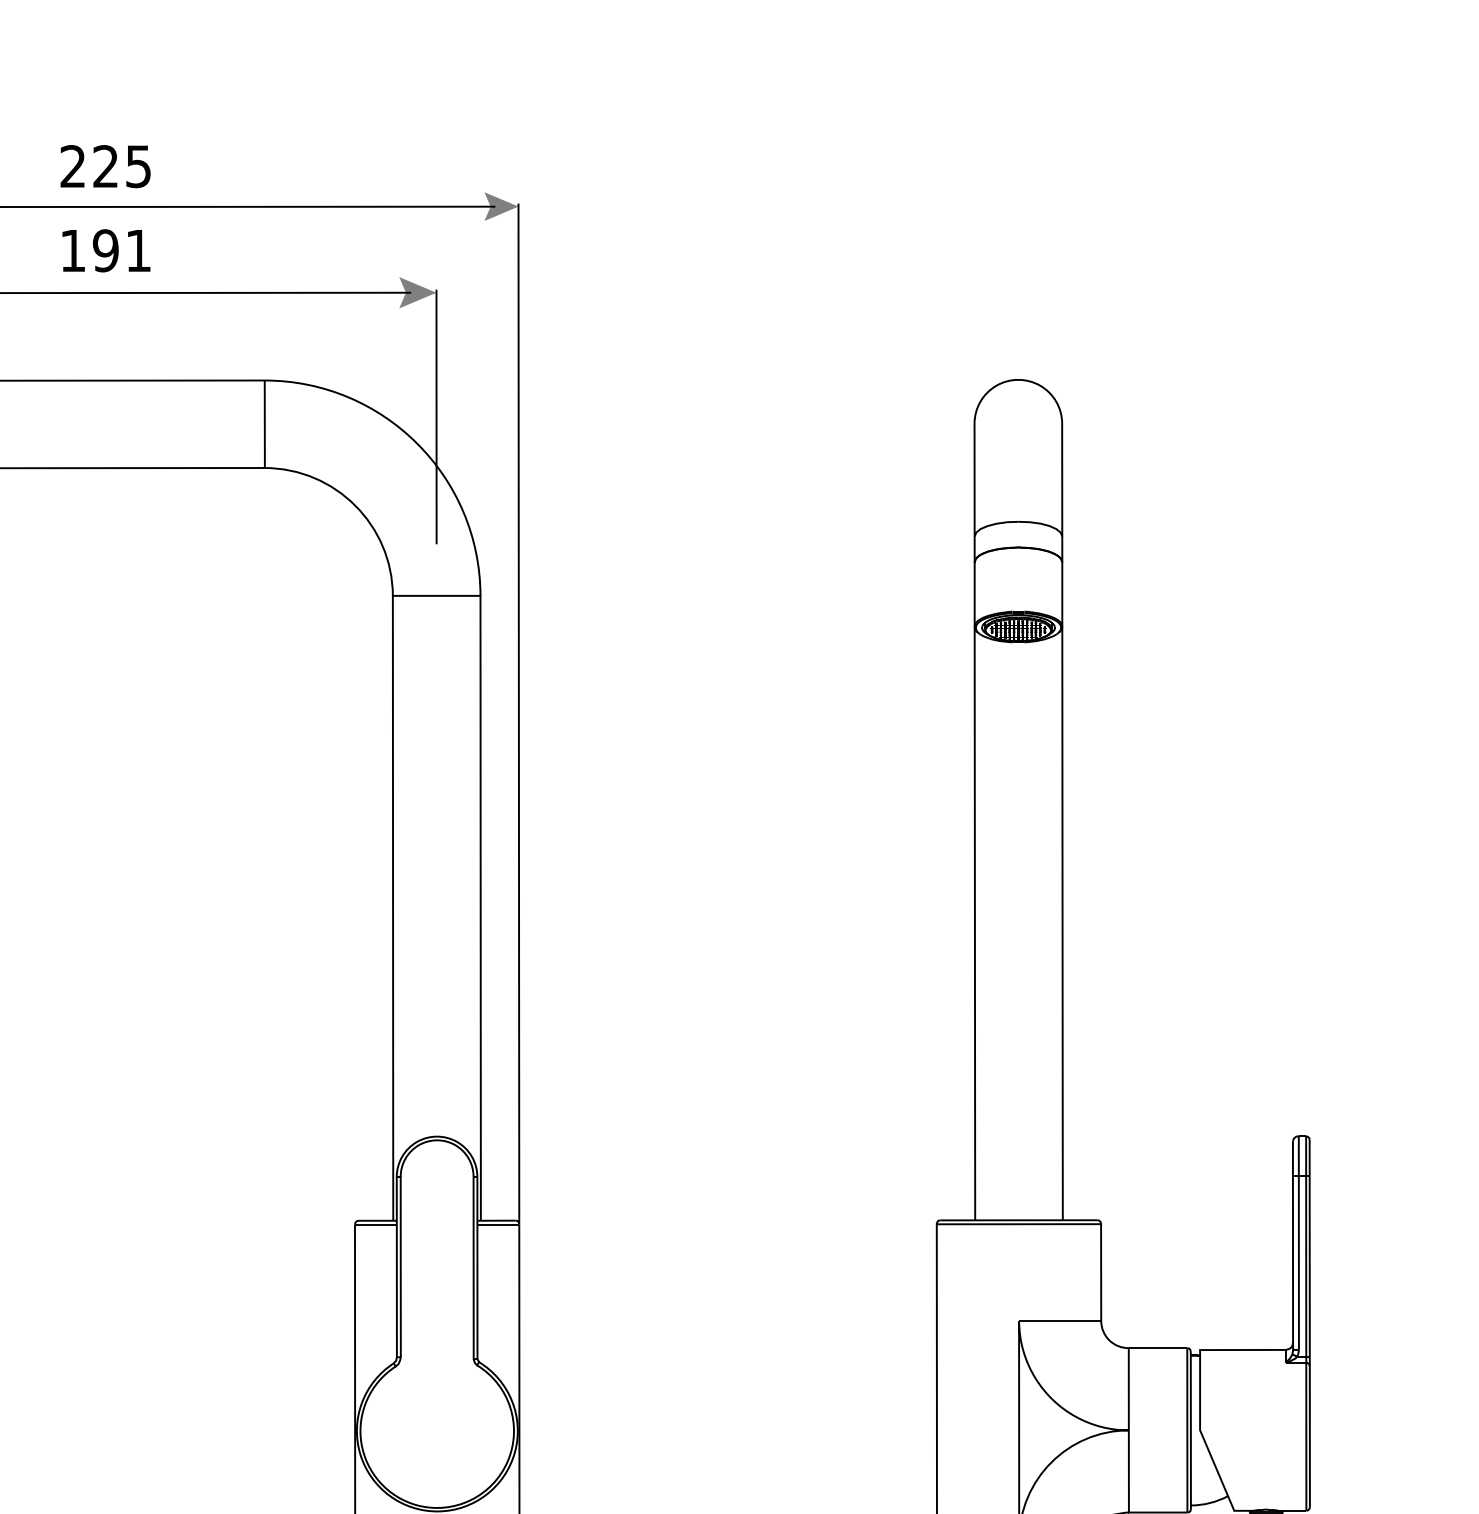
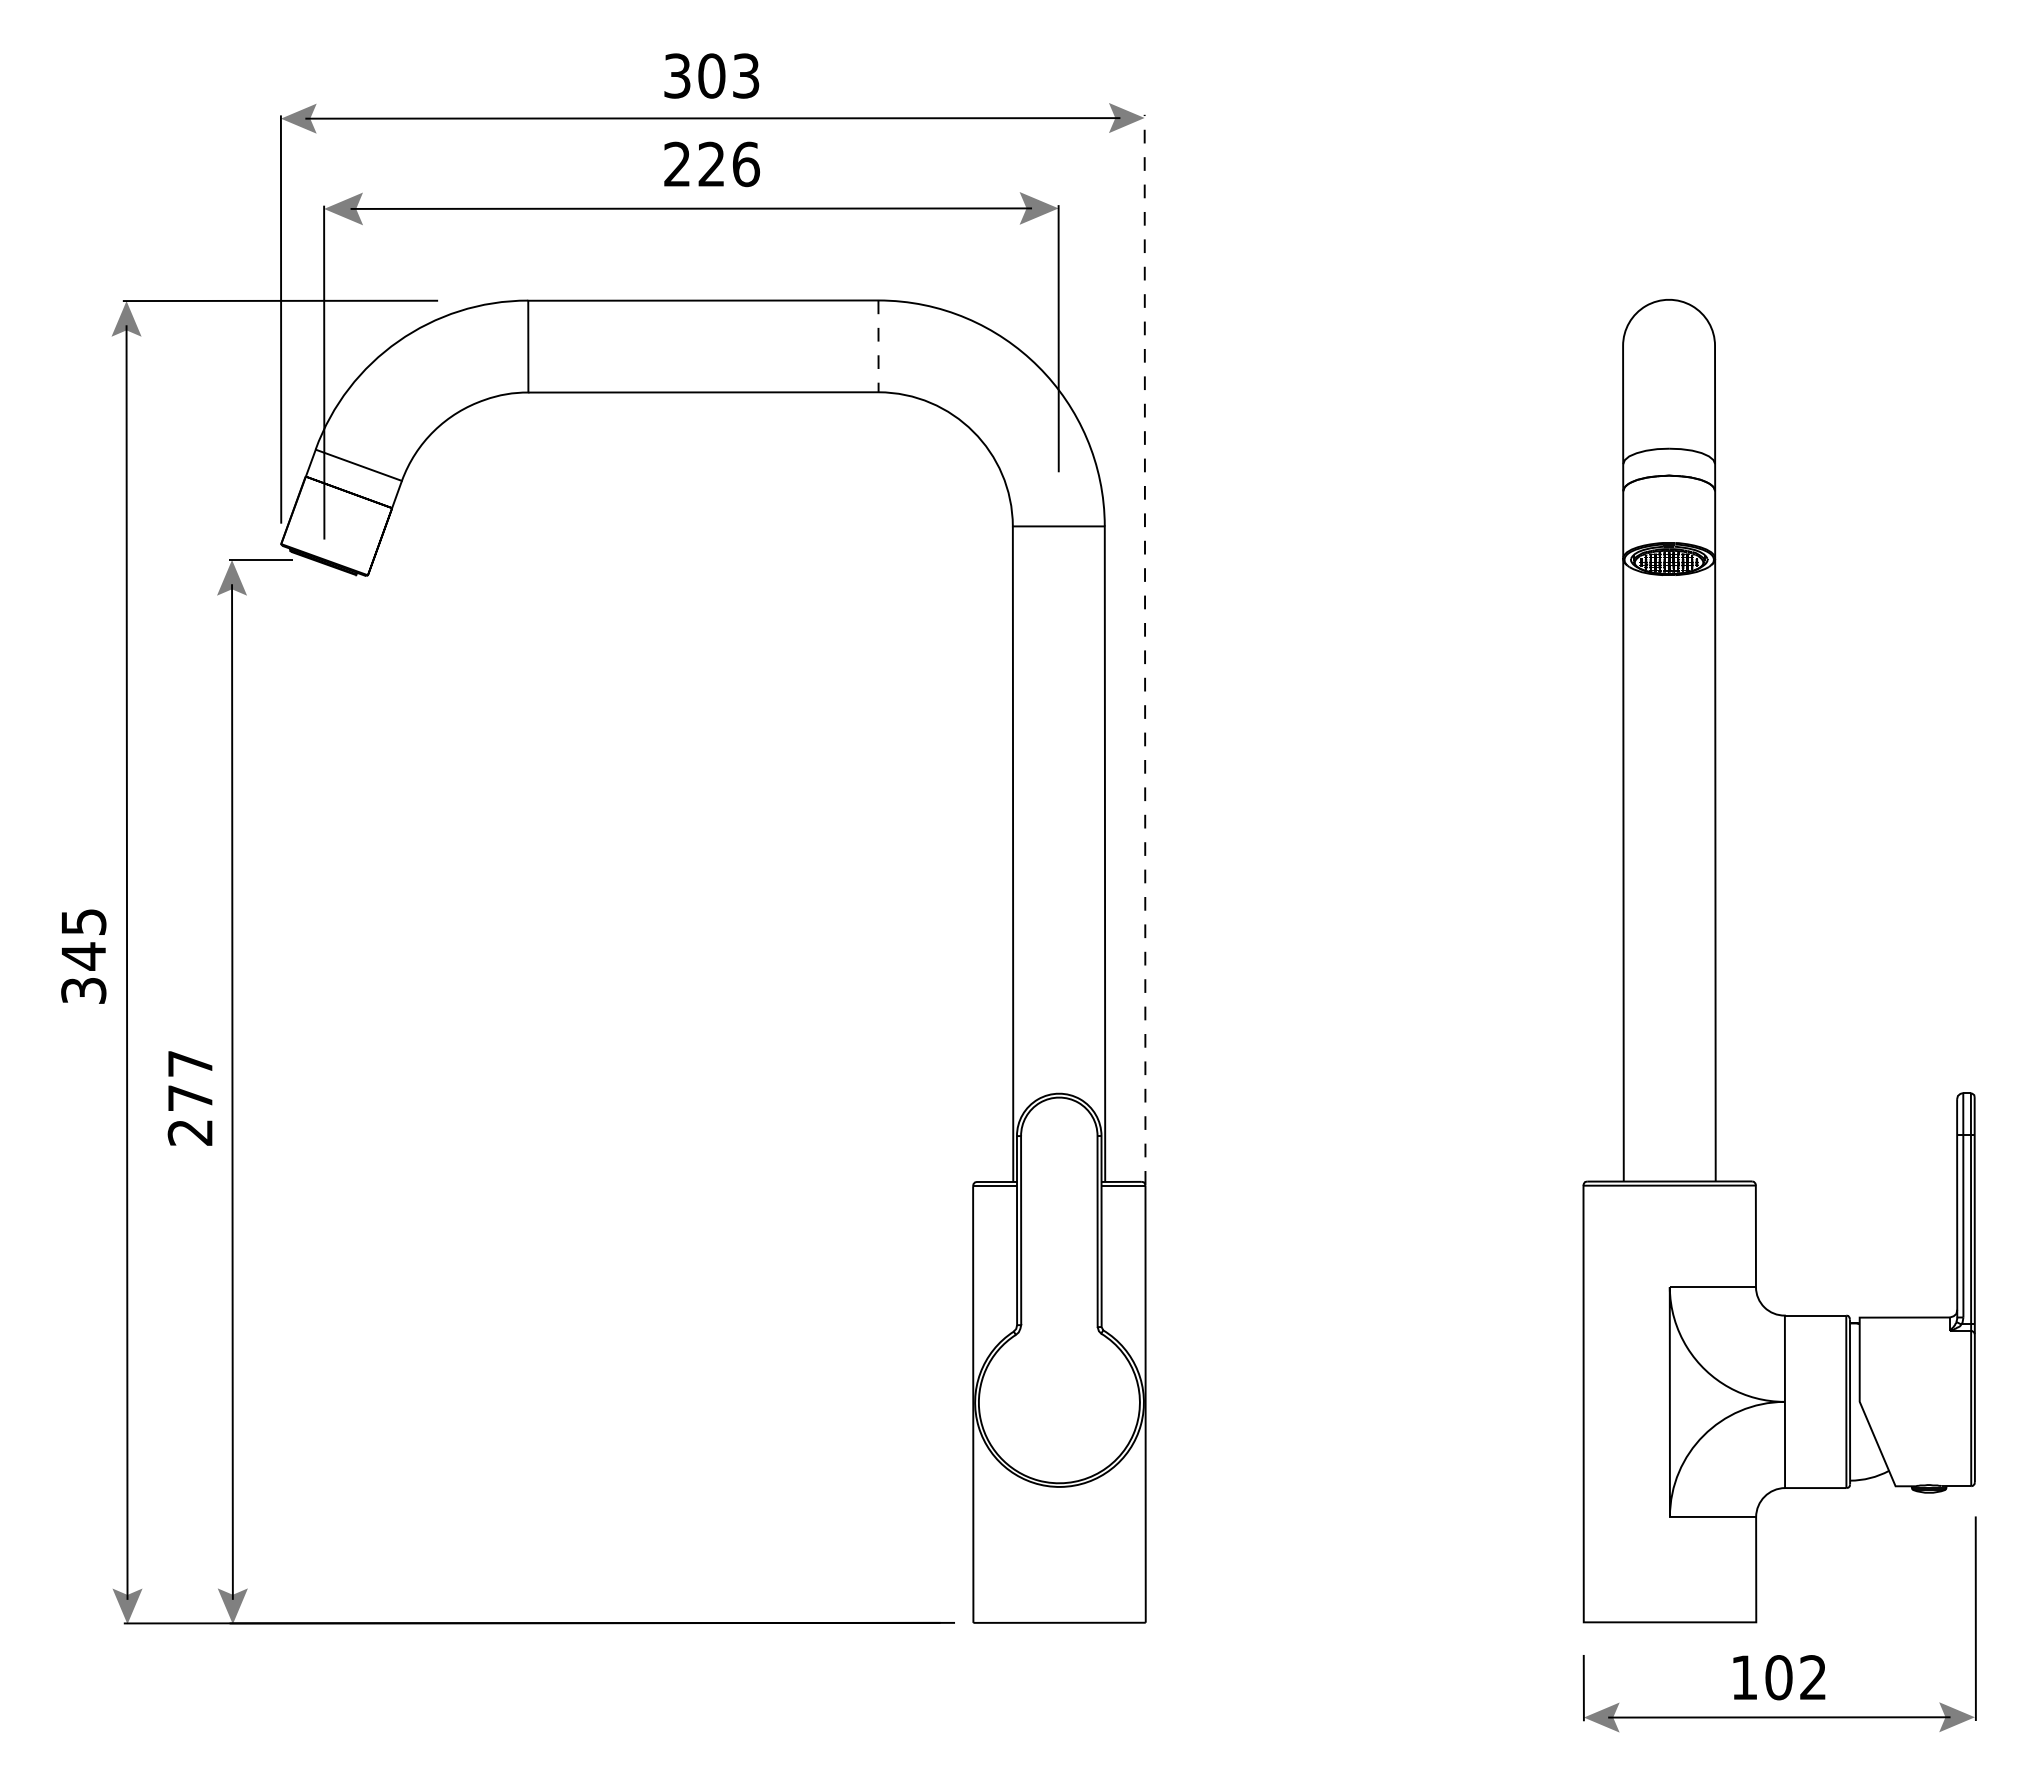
text: (105, 166) -> (711, 75), 225 -> 303
text: (106, 250) -> (712, 164), 191 -> 226
line: (264, 424) -> (878, 346), solid -> dashed
line: (519, 713) -> (1145, 649), solid -> dashed

